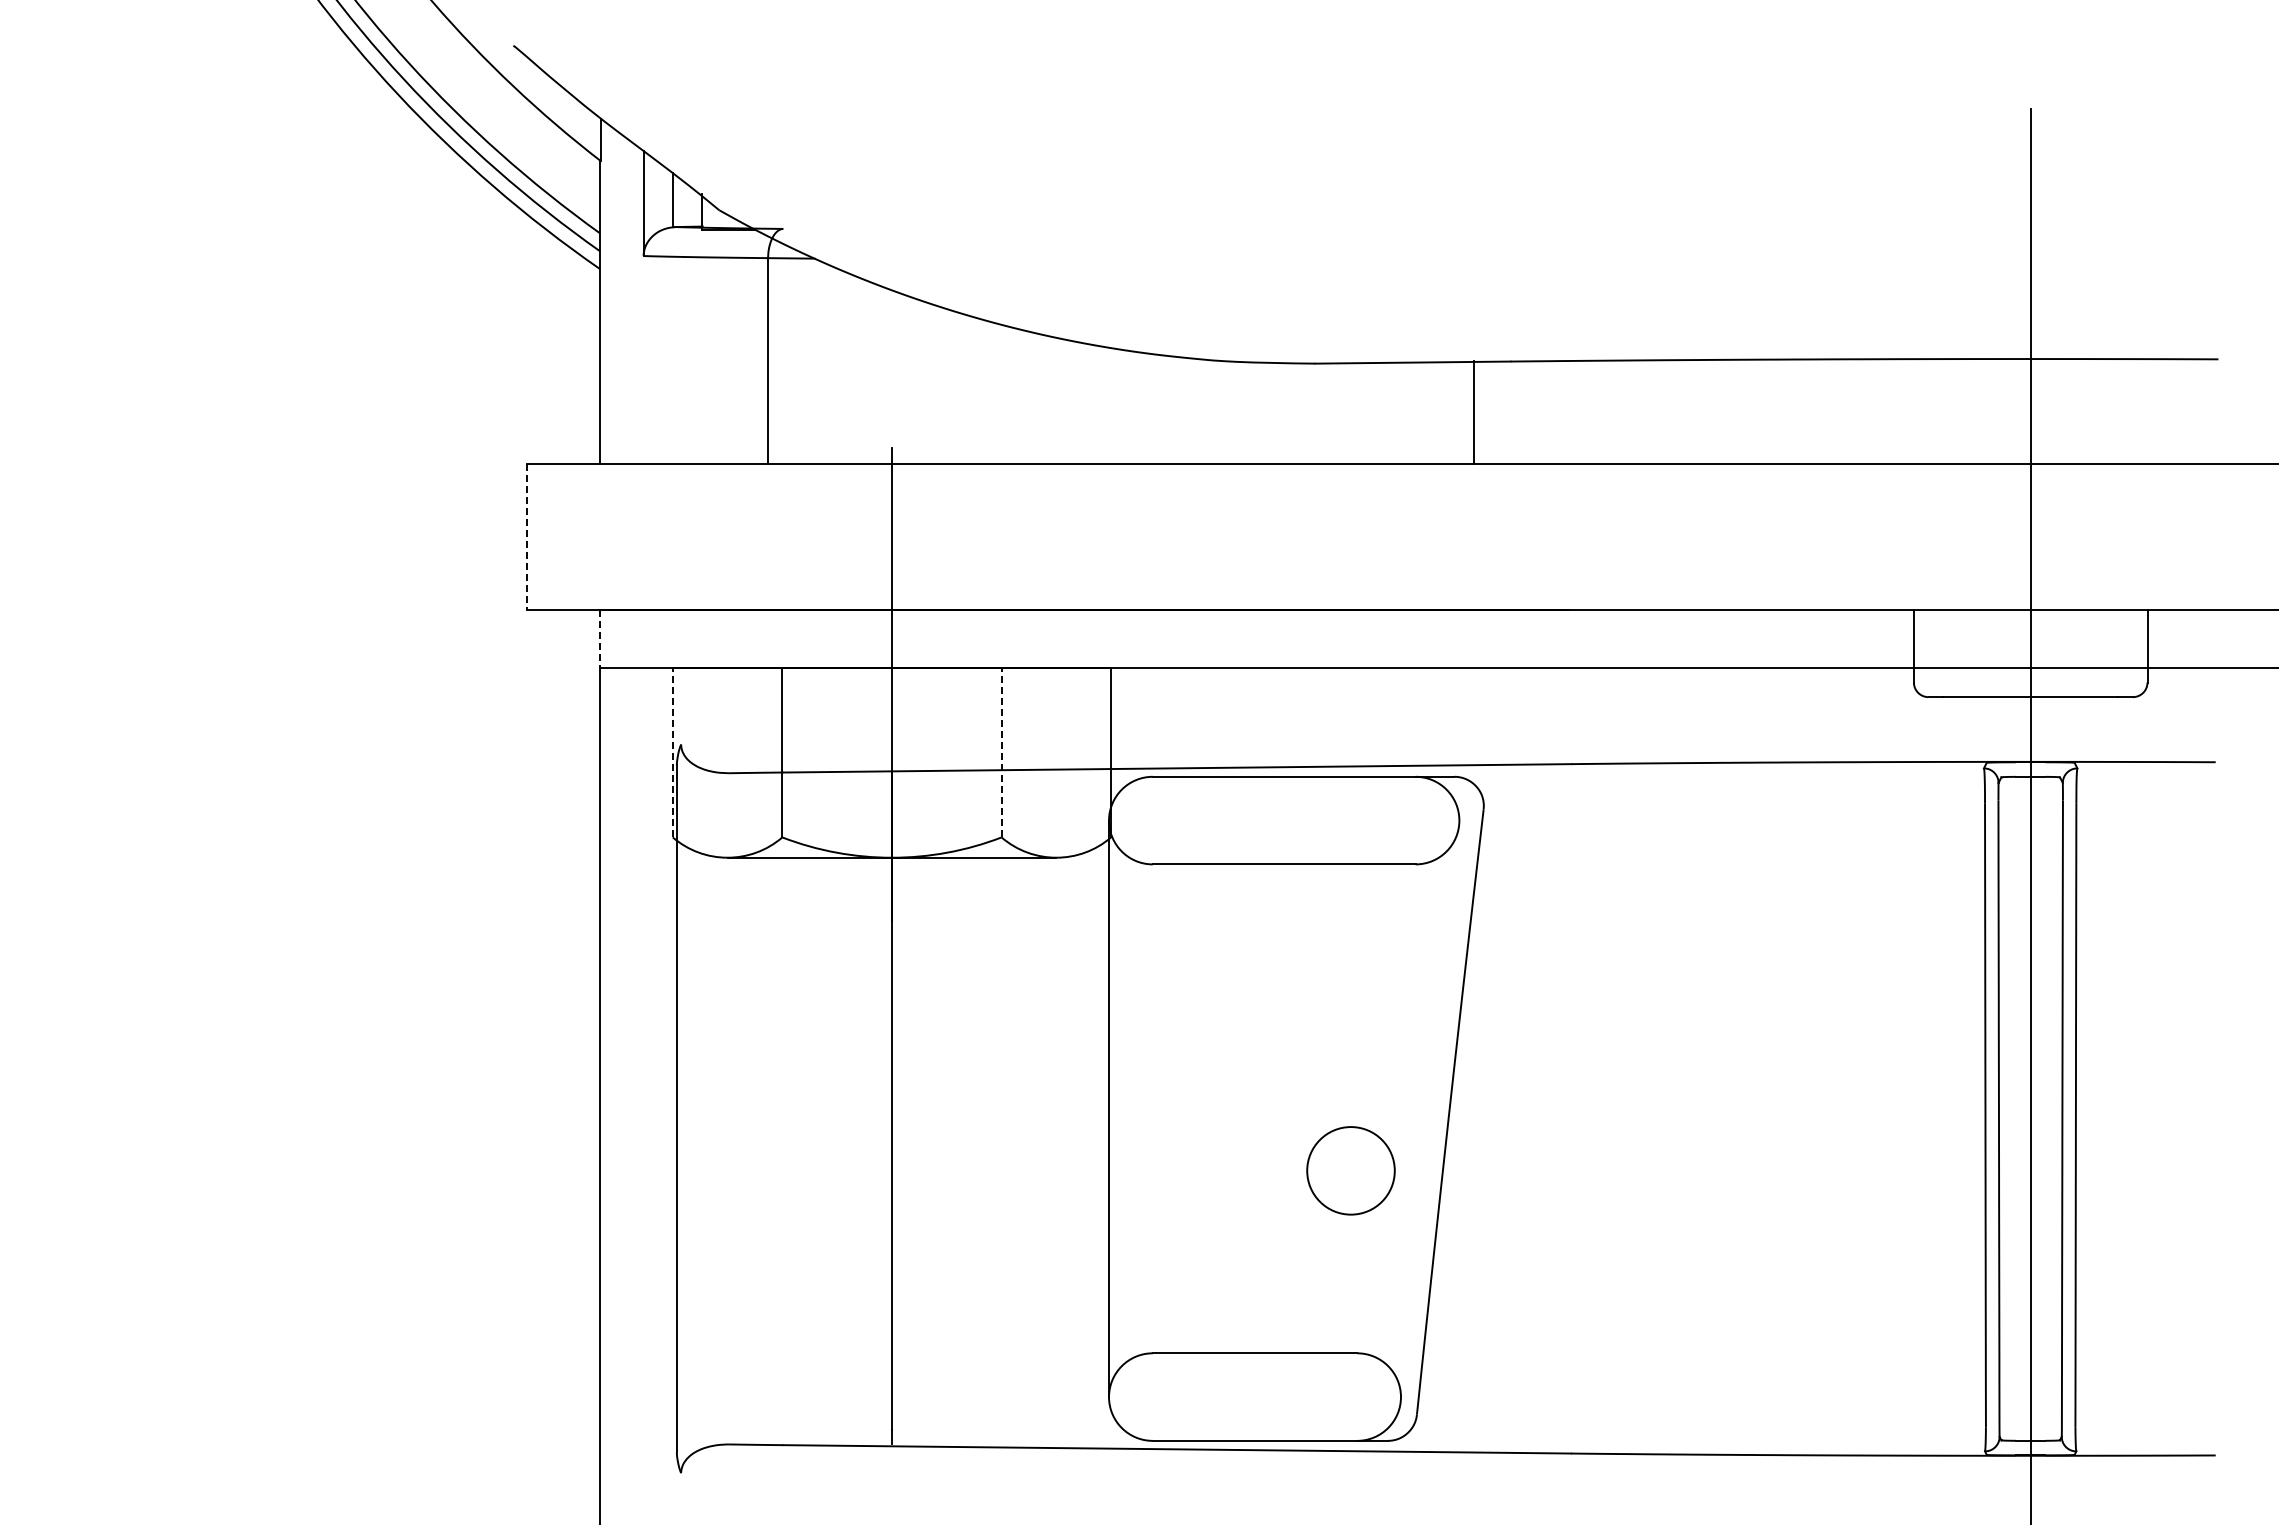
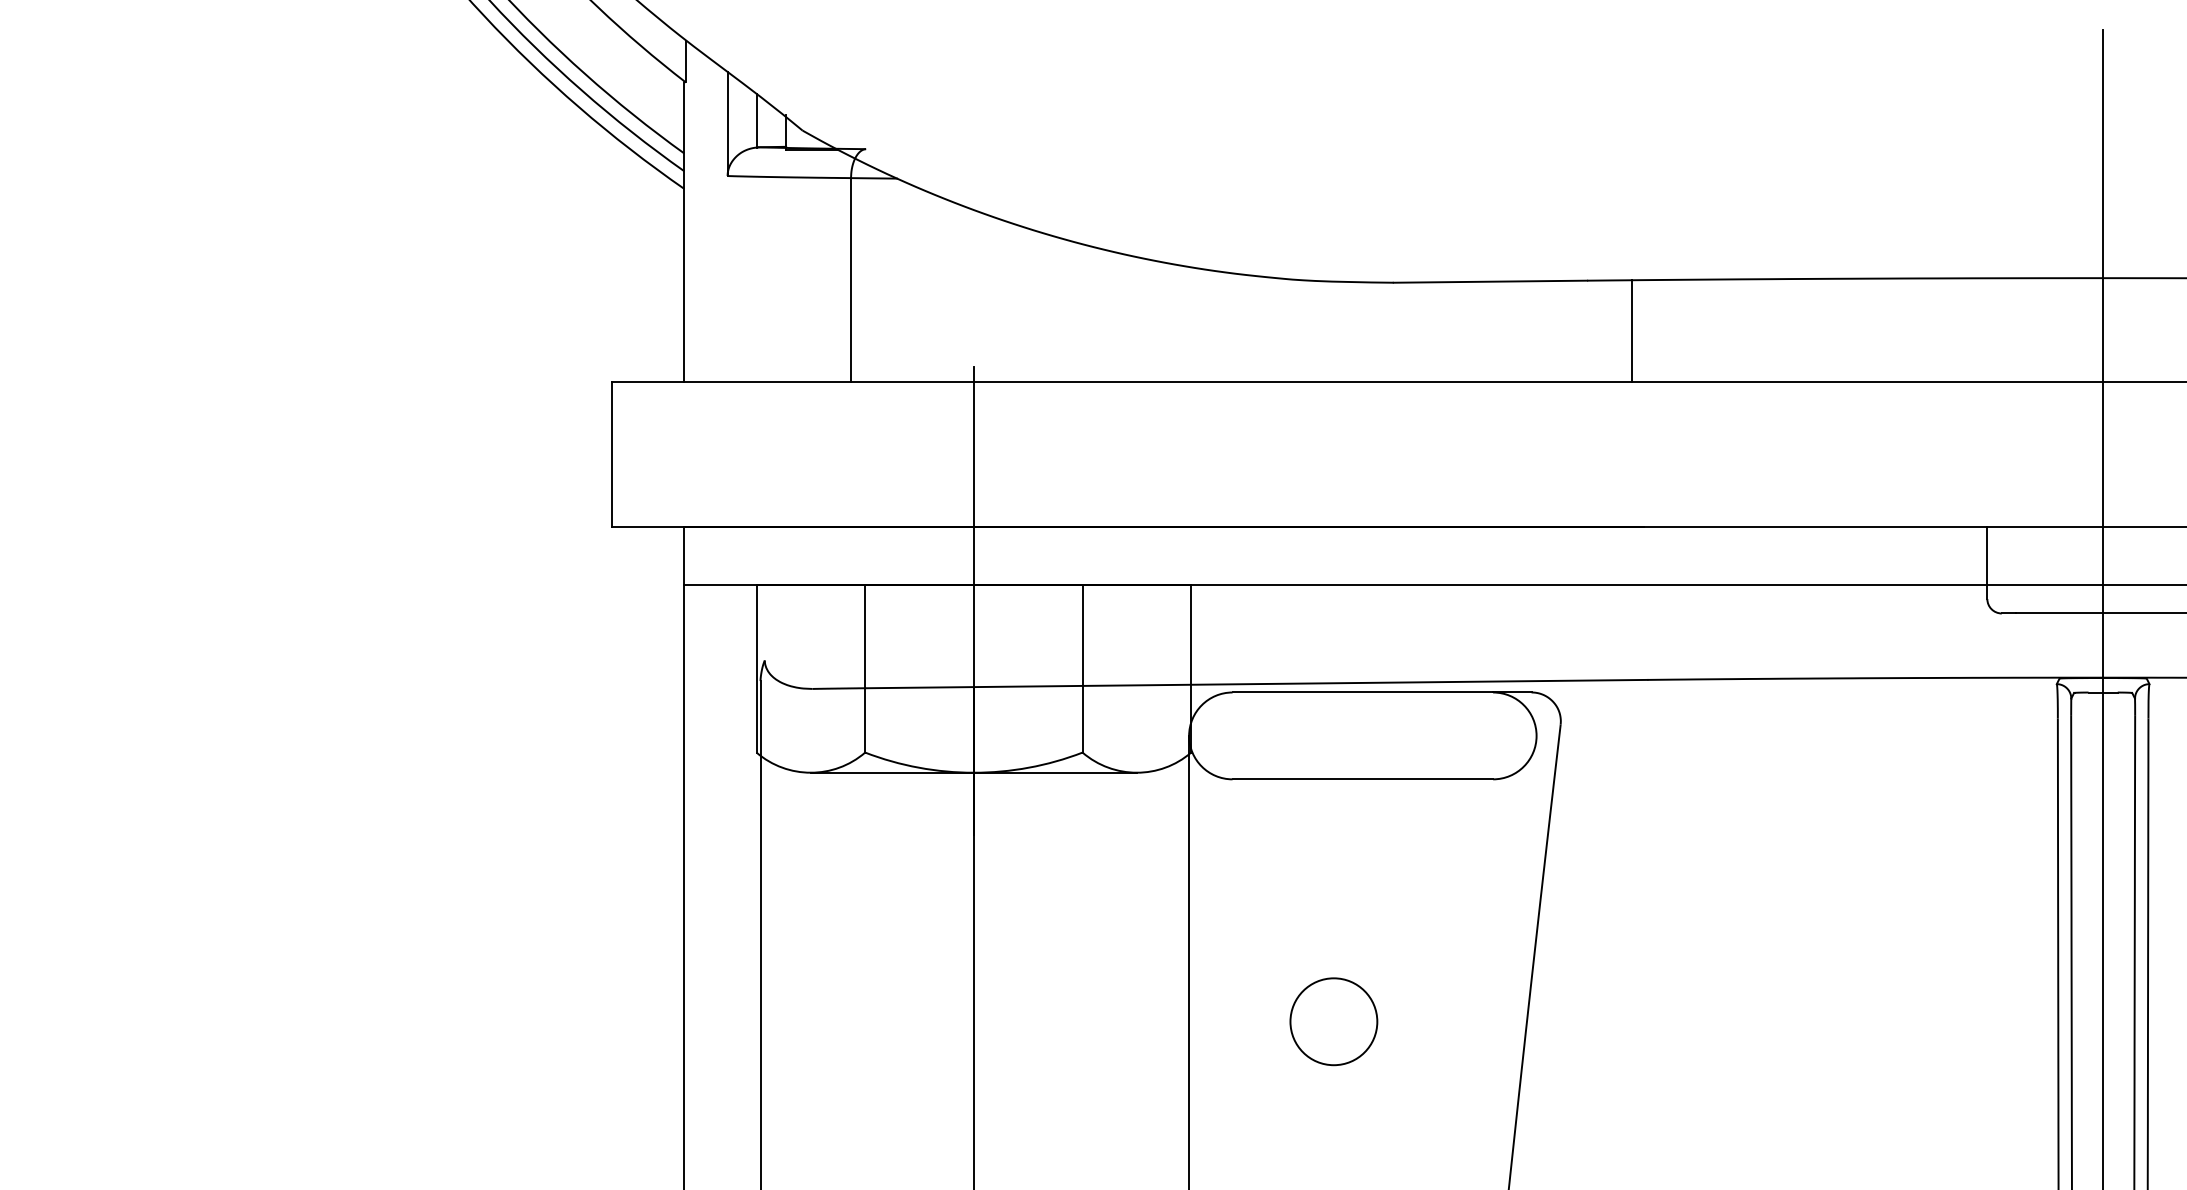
line: (1473, 412) -> (1631, 331), moved
line: (527, 536) -> (612, 454), dashed -> solid
line: (600, 639) -> (684, 556), dashed -> solid
line: (672, 752) -> (756, 668), dashed -> solid
line: (1001, 752) -> (1082, 668), dashed -> solid
circle: (1350, 1170) -> (1333, 1021), moved

